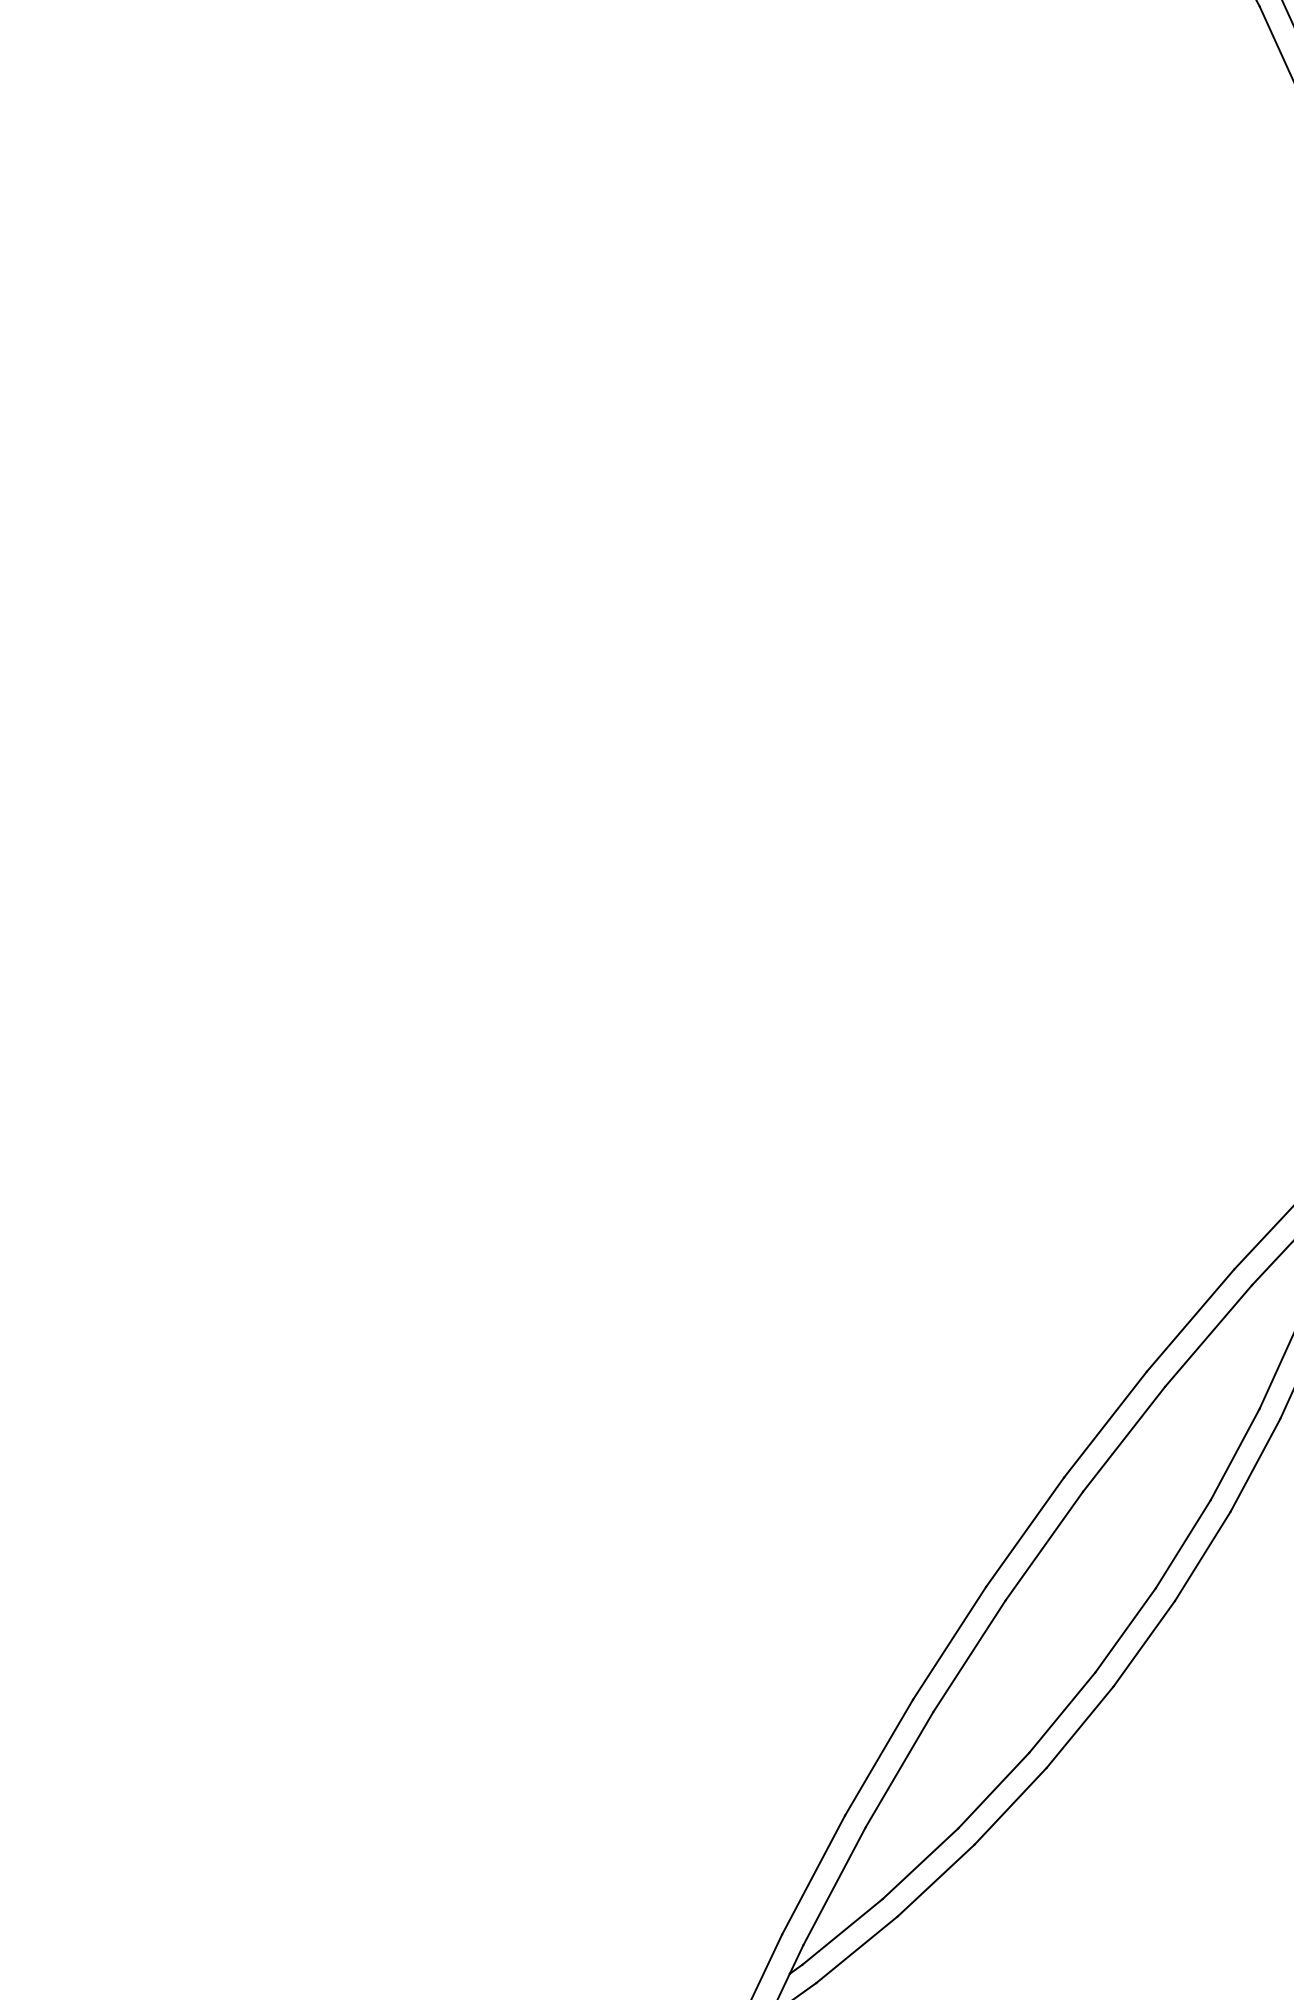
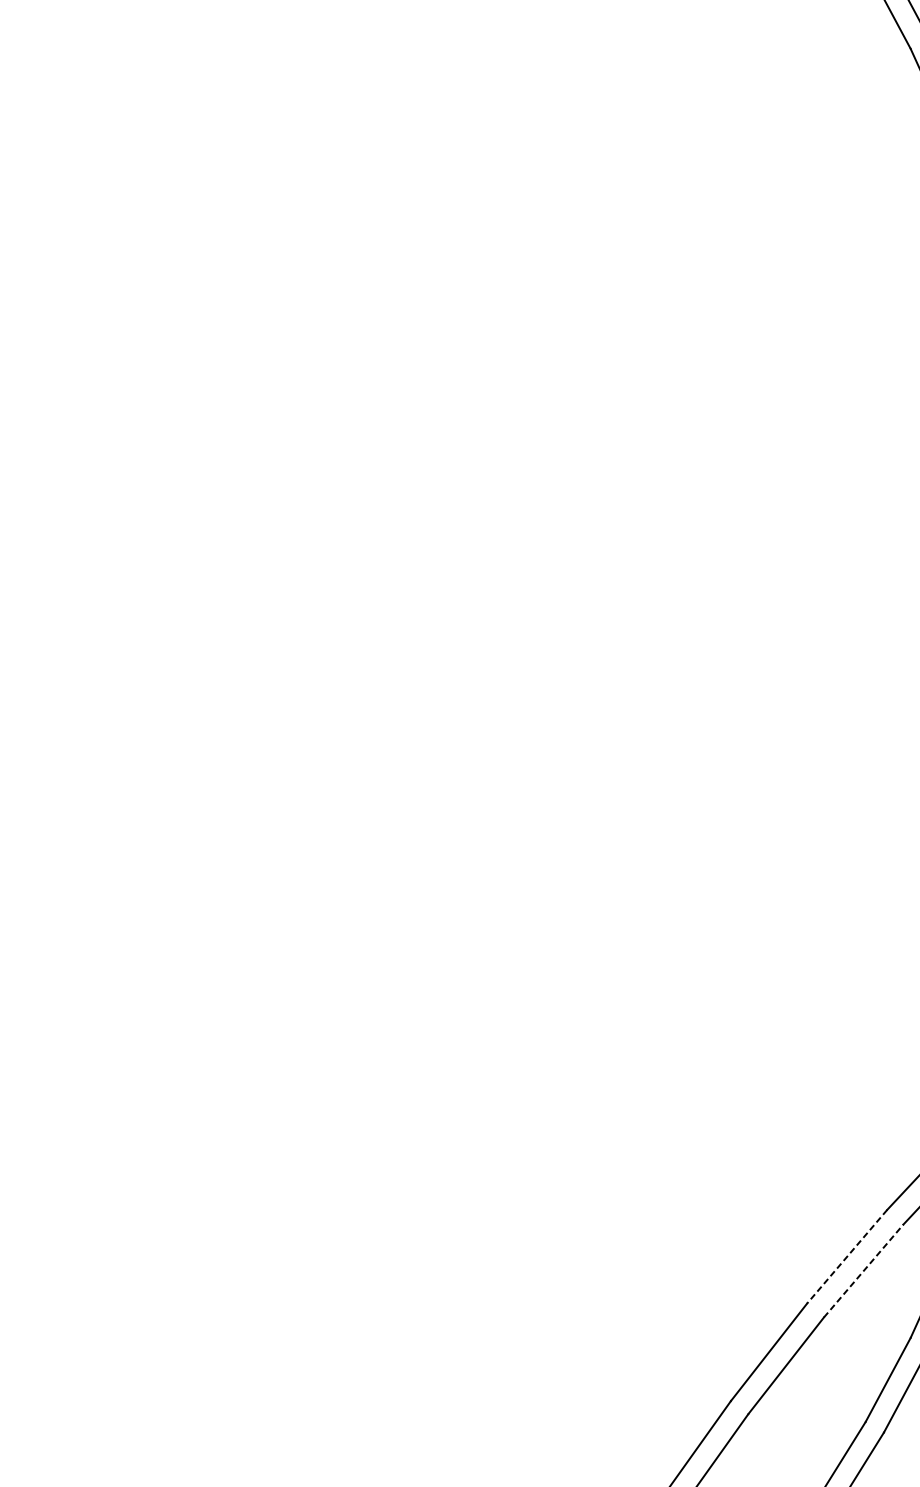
line: (1190, 1320) -> (847, 1256), solid -> dashed
line: (1208, 1335) -> (863, 1270), solid -> dashed

